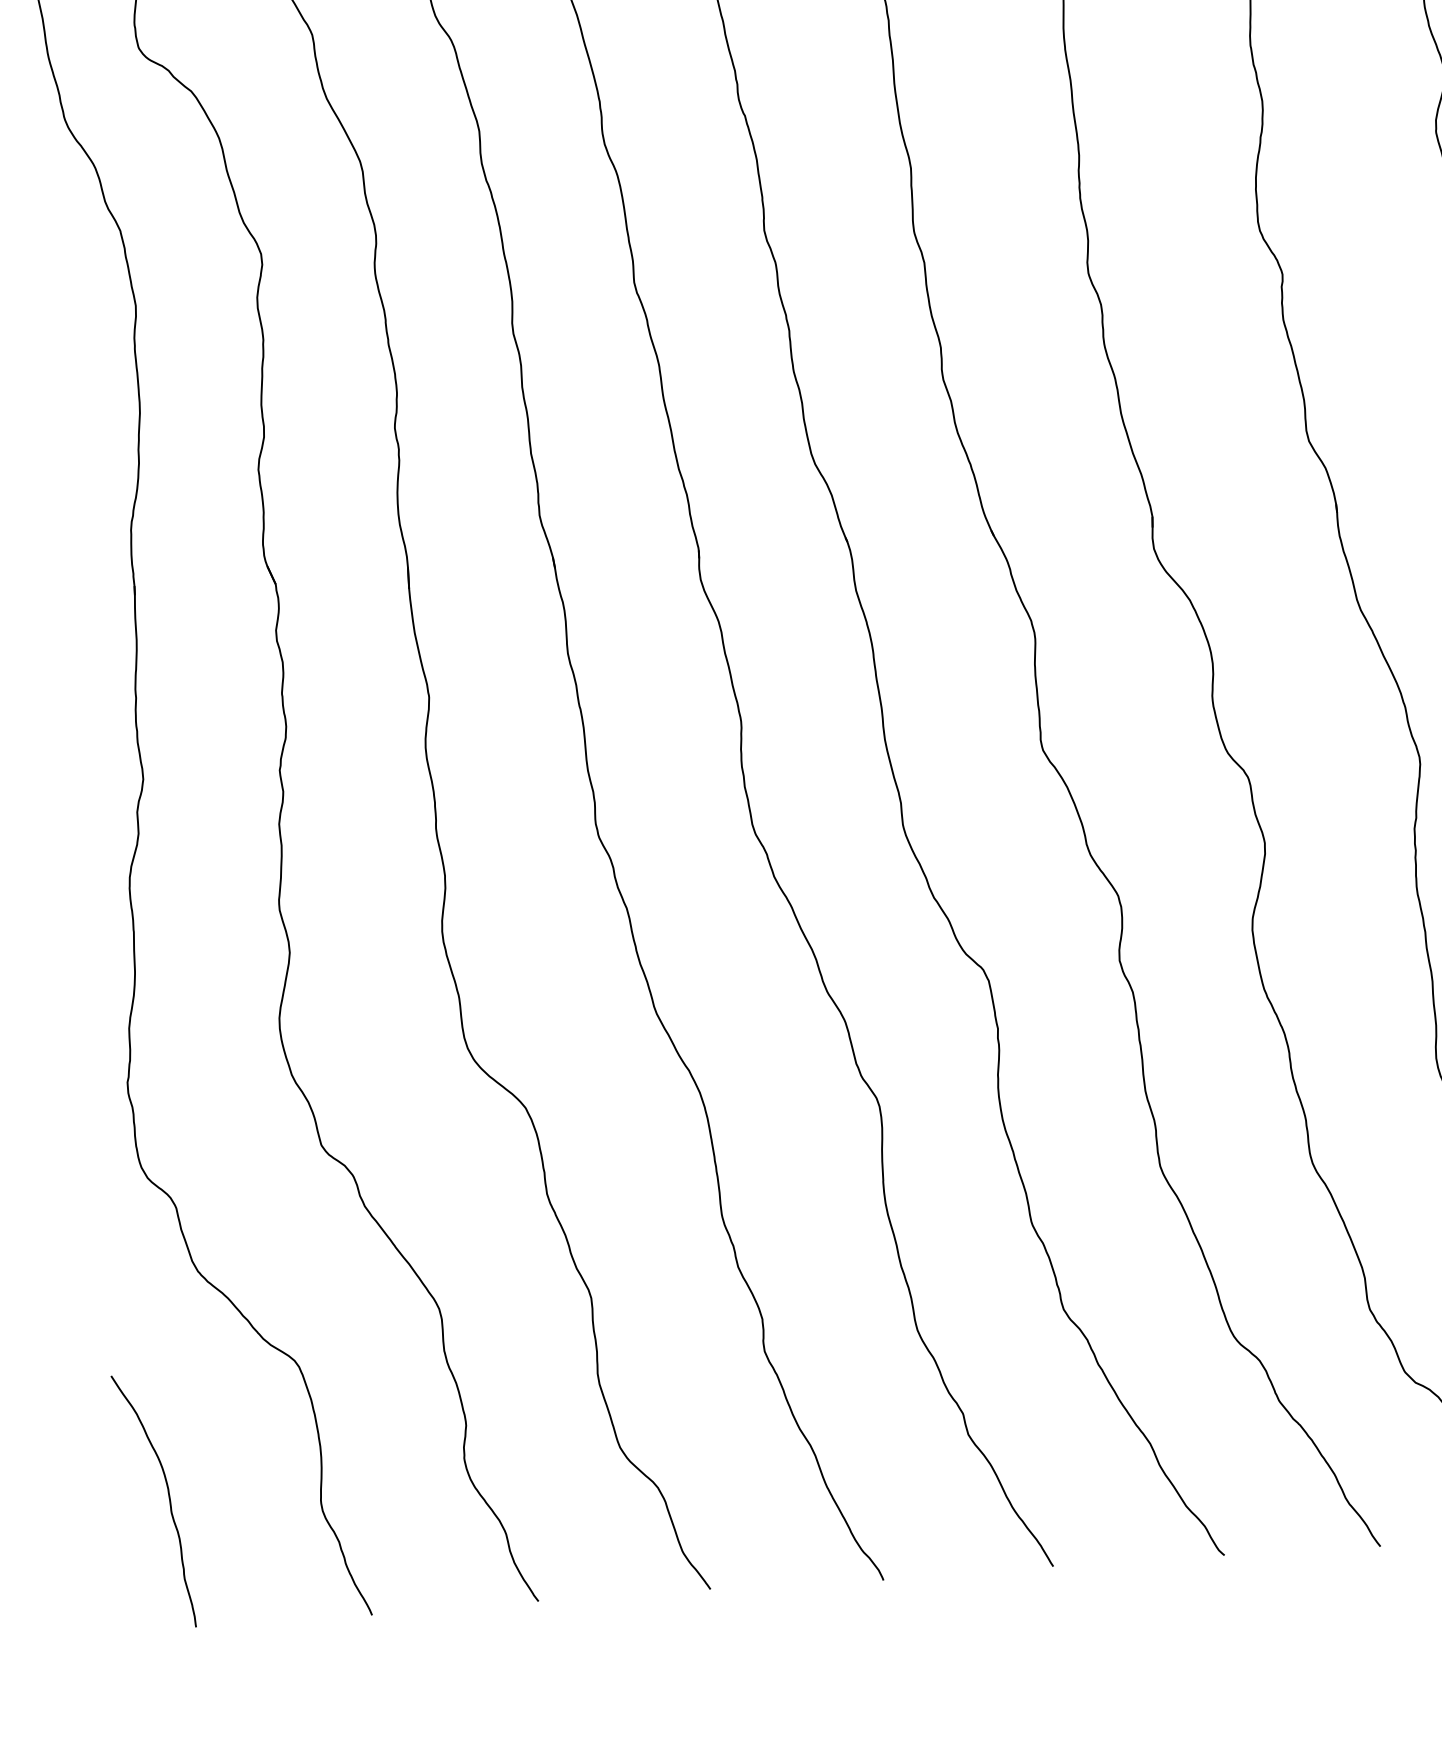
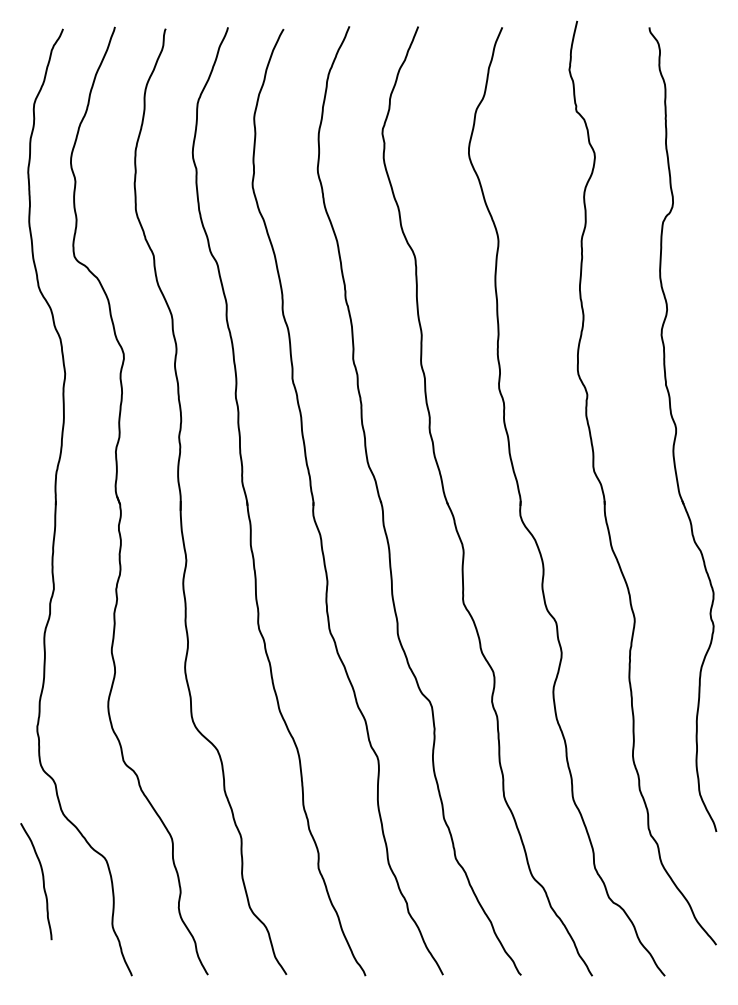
curve: (167, 1500) -> (42, 881), moved

